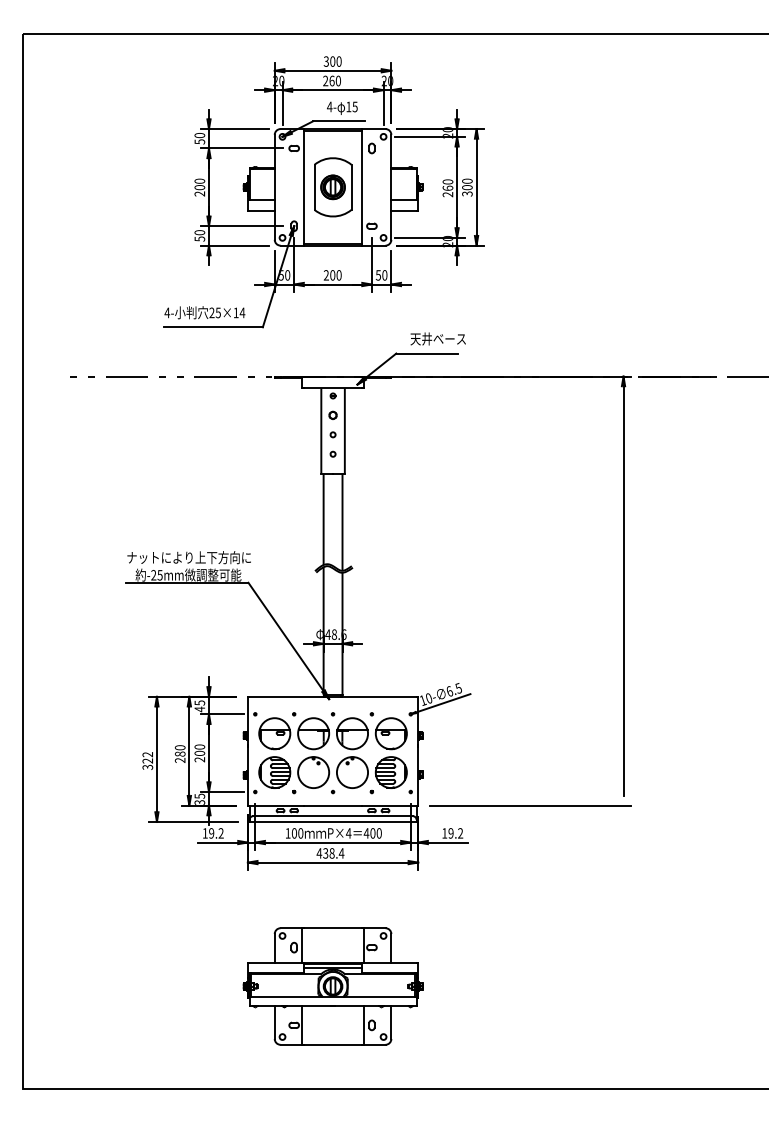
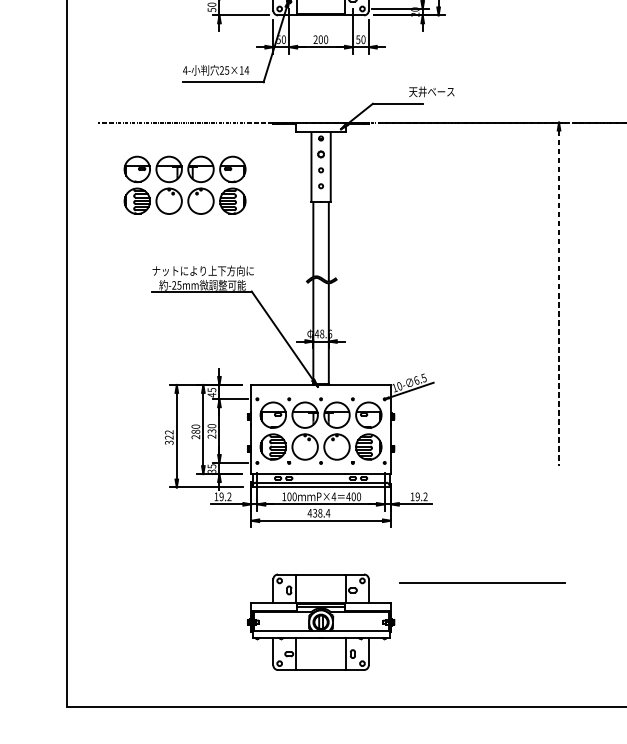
text: (437, 338) -> (431, 91), moved
part: (159, 445) -> (178, 179), added
line: (623, 591) -> (559, 298), solid -> dashed
text: (199, 752) -> (211, 430), 200 -> 230
line: (530, 805) -> (482, 582), moved

